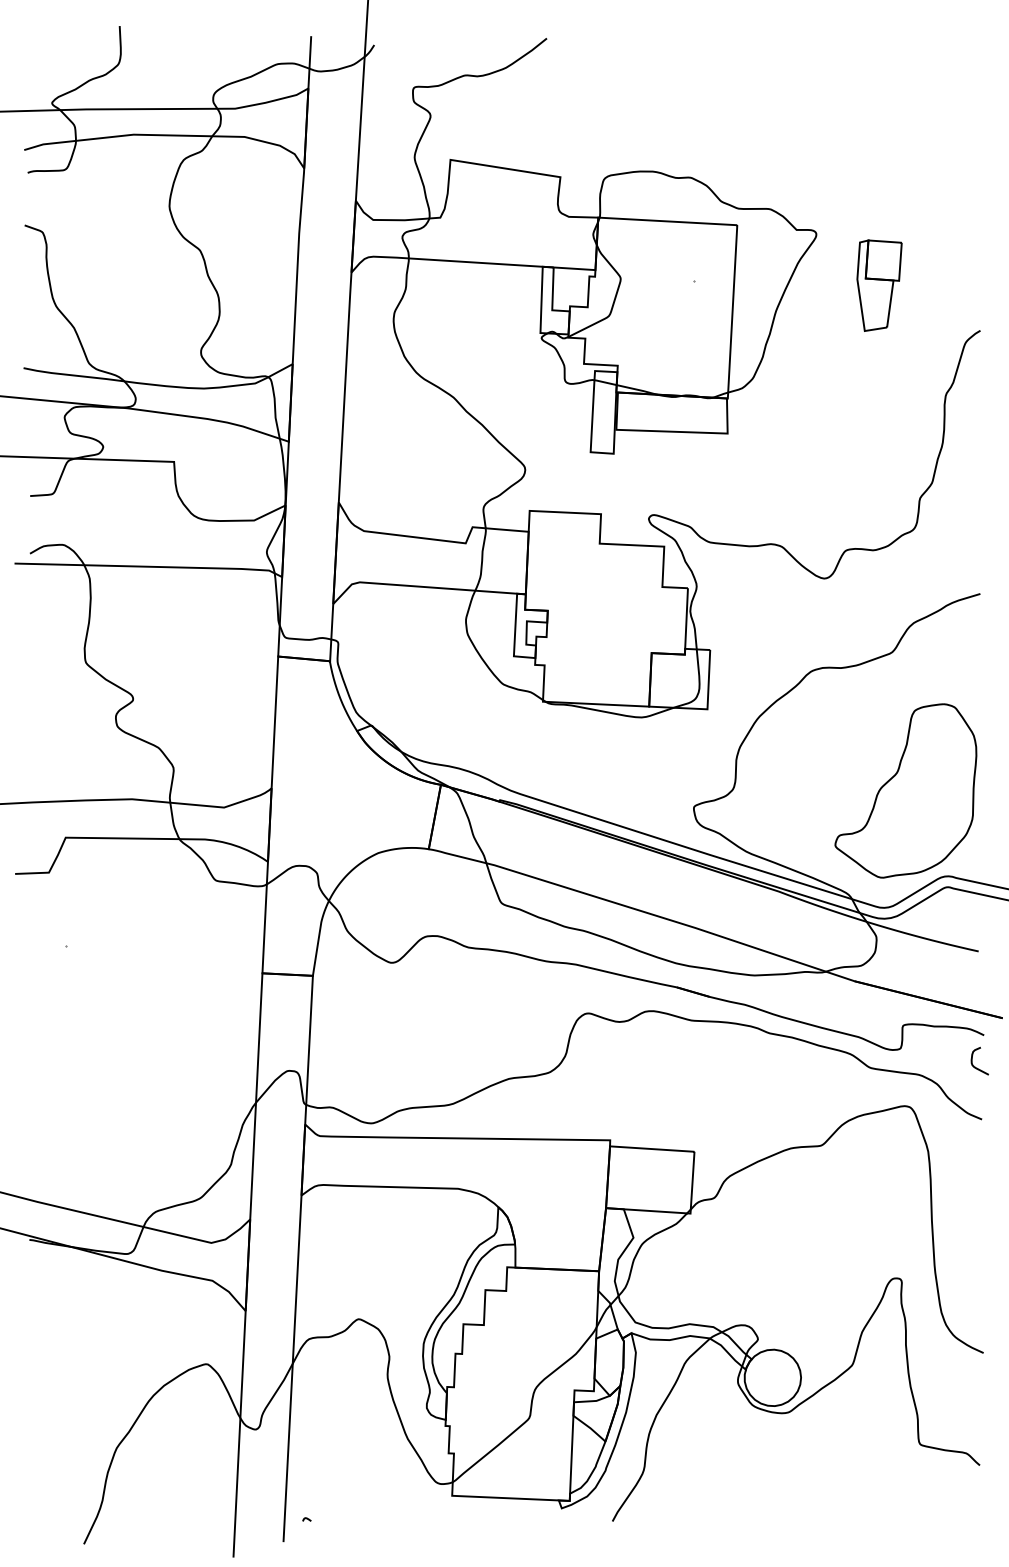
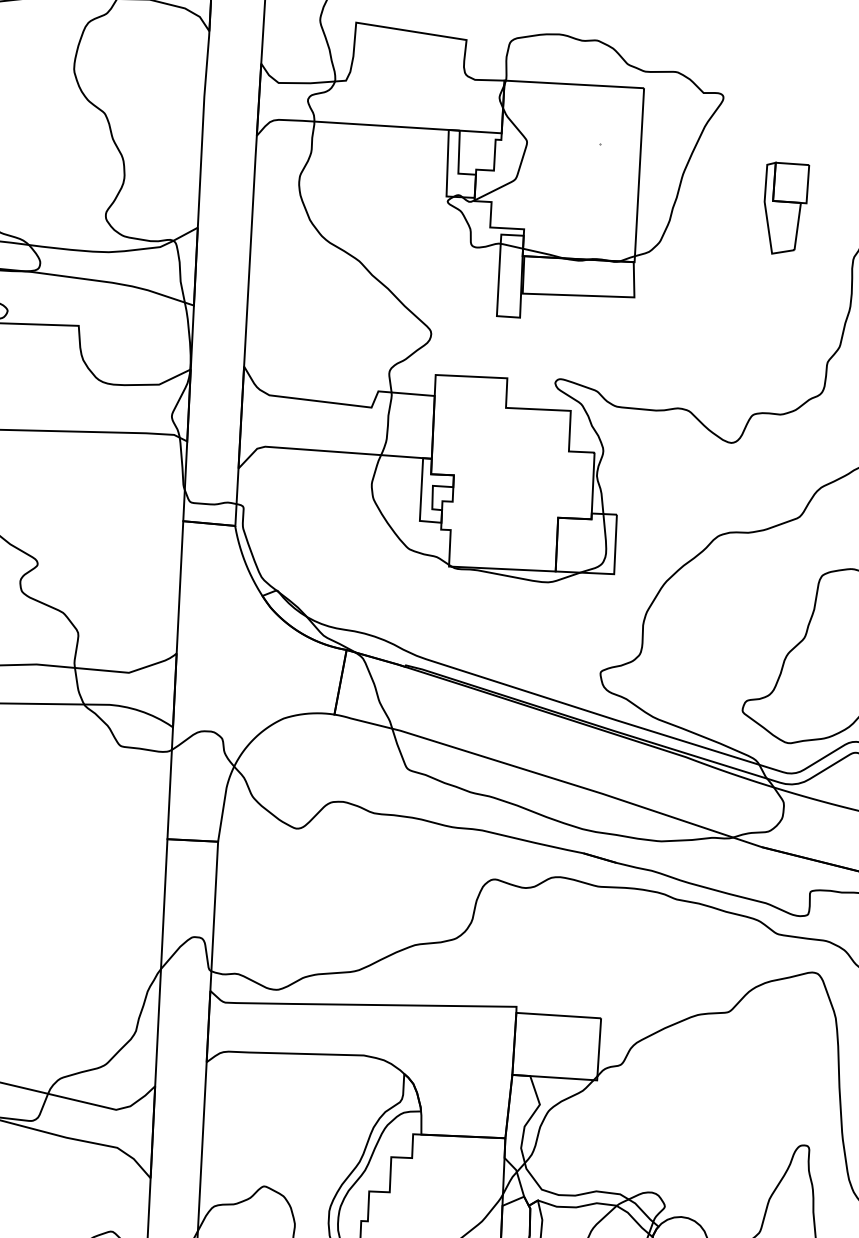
part: (879, 285) -> (786, 207), moved

